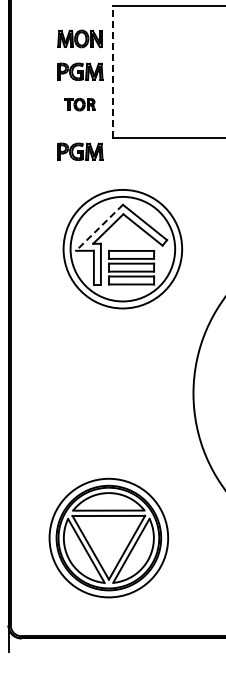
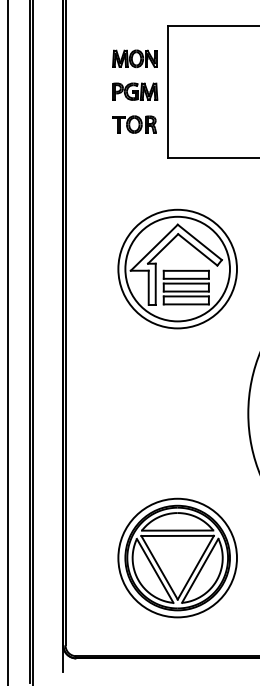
line: (112, 71) -> (167, 91), dashed -> solid
part: (79, 104) -> (134, 124), size x1.43
part: (80, 151) -> (135, 171), removed
line: (99, 227) -> (154, 247), dashed -> solid
part: (108, 537) -> (177, 557), moved

